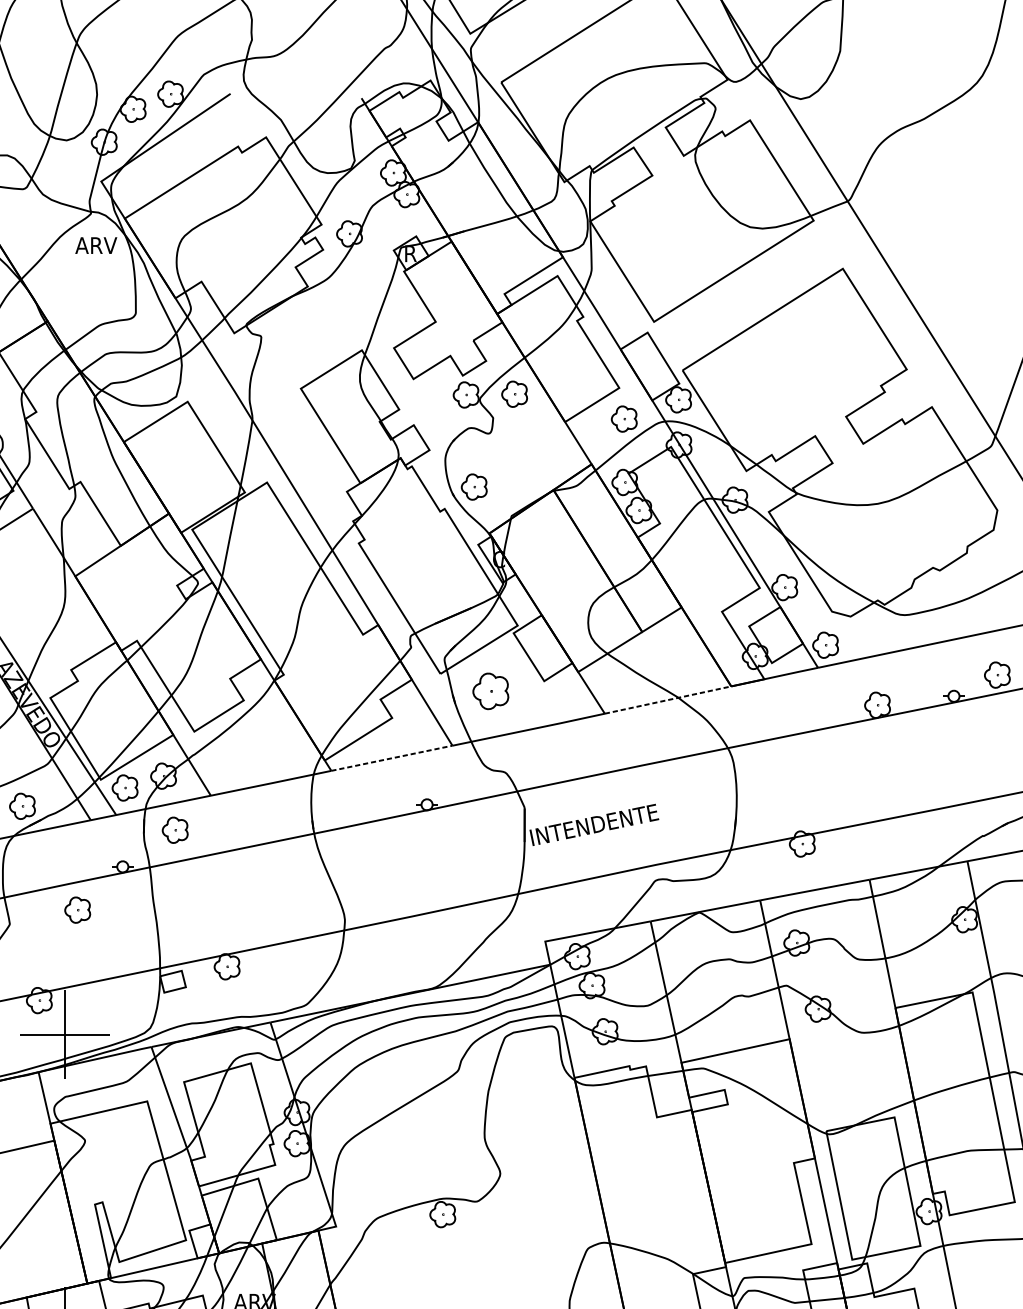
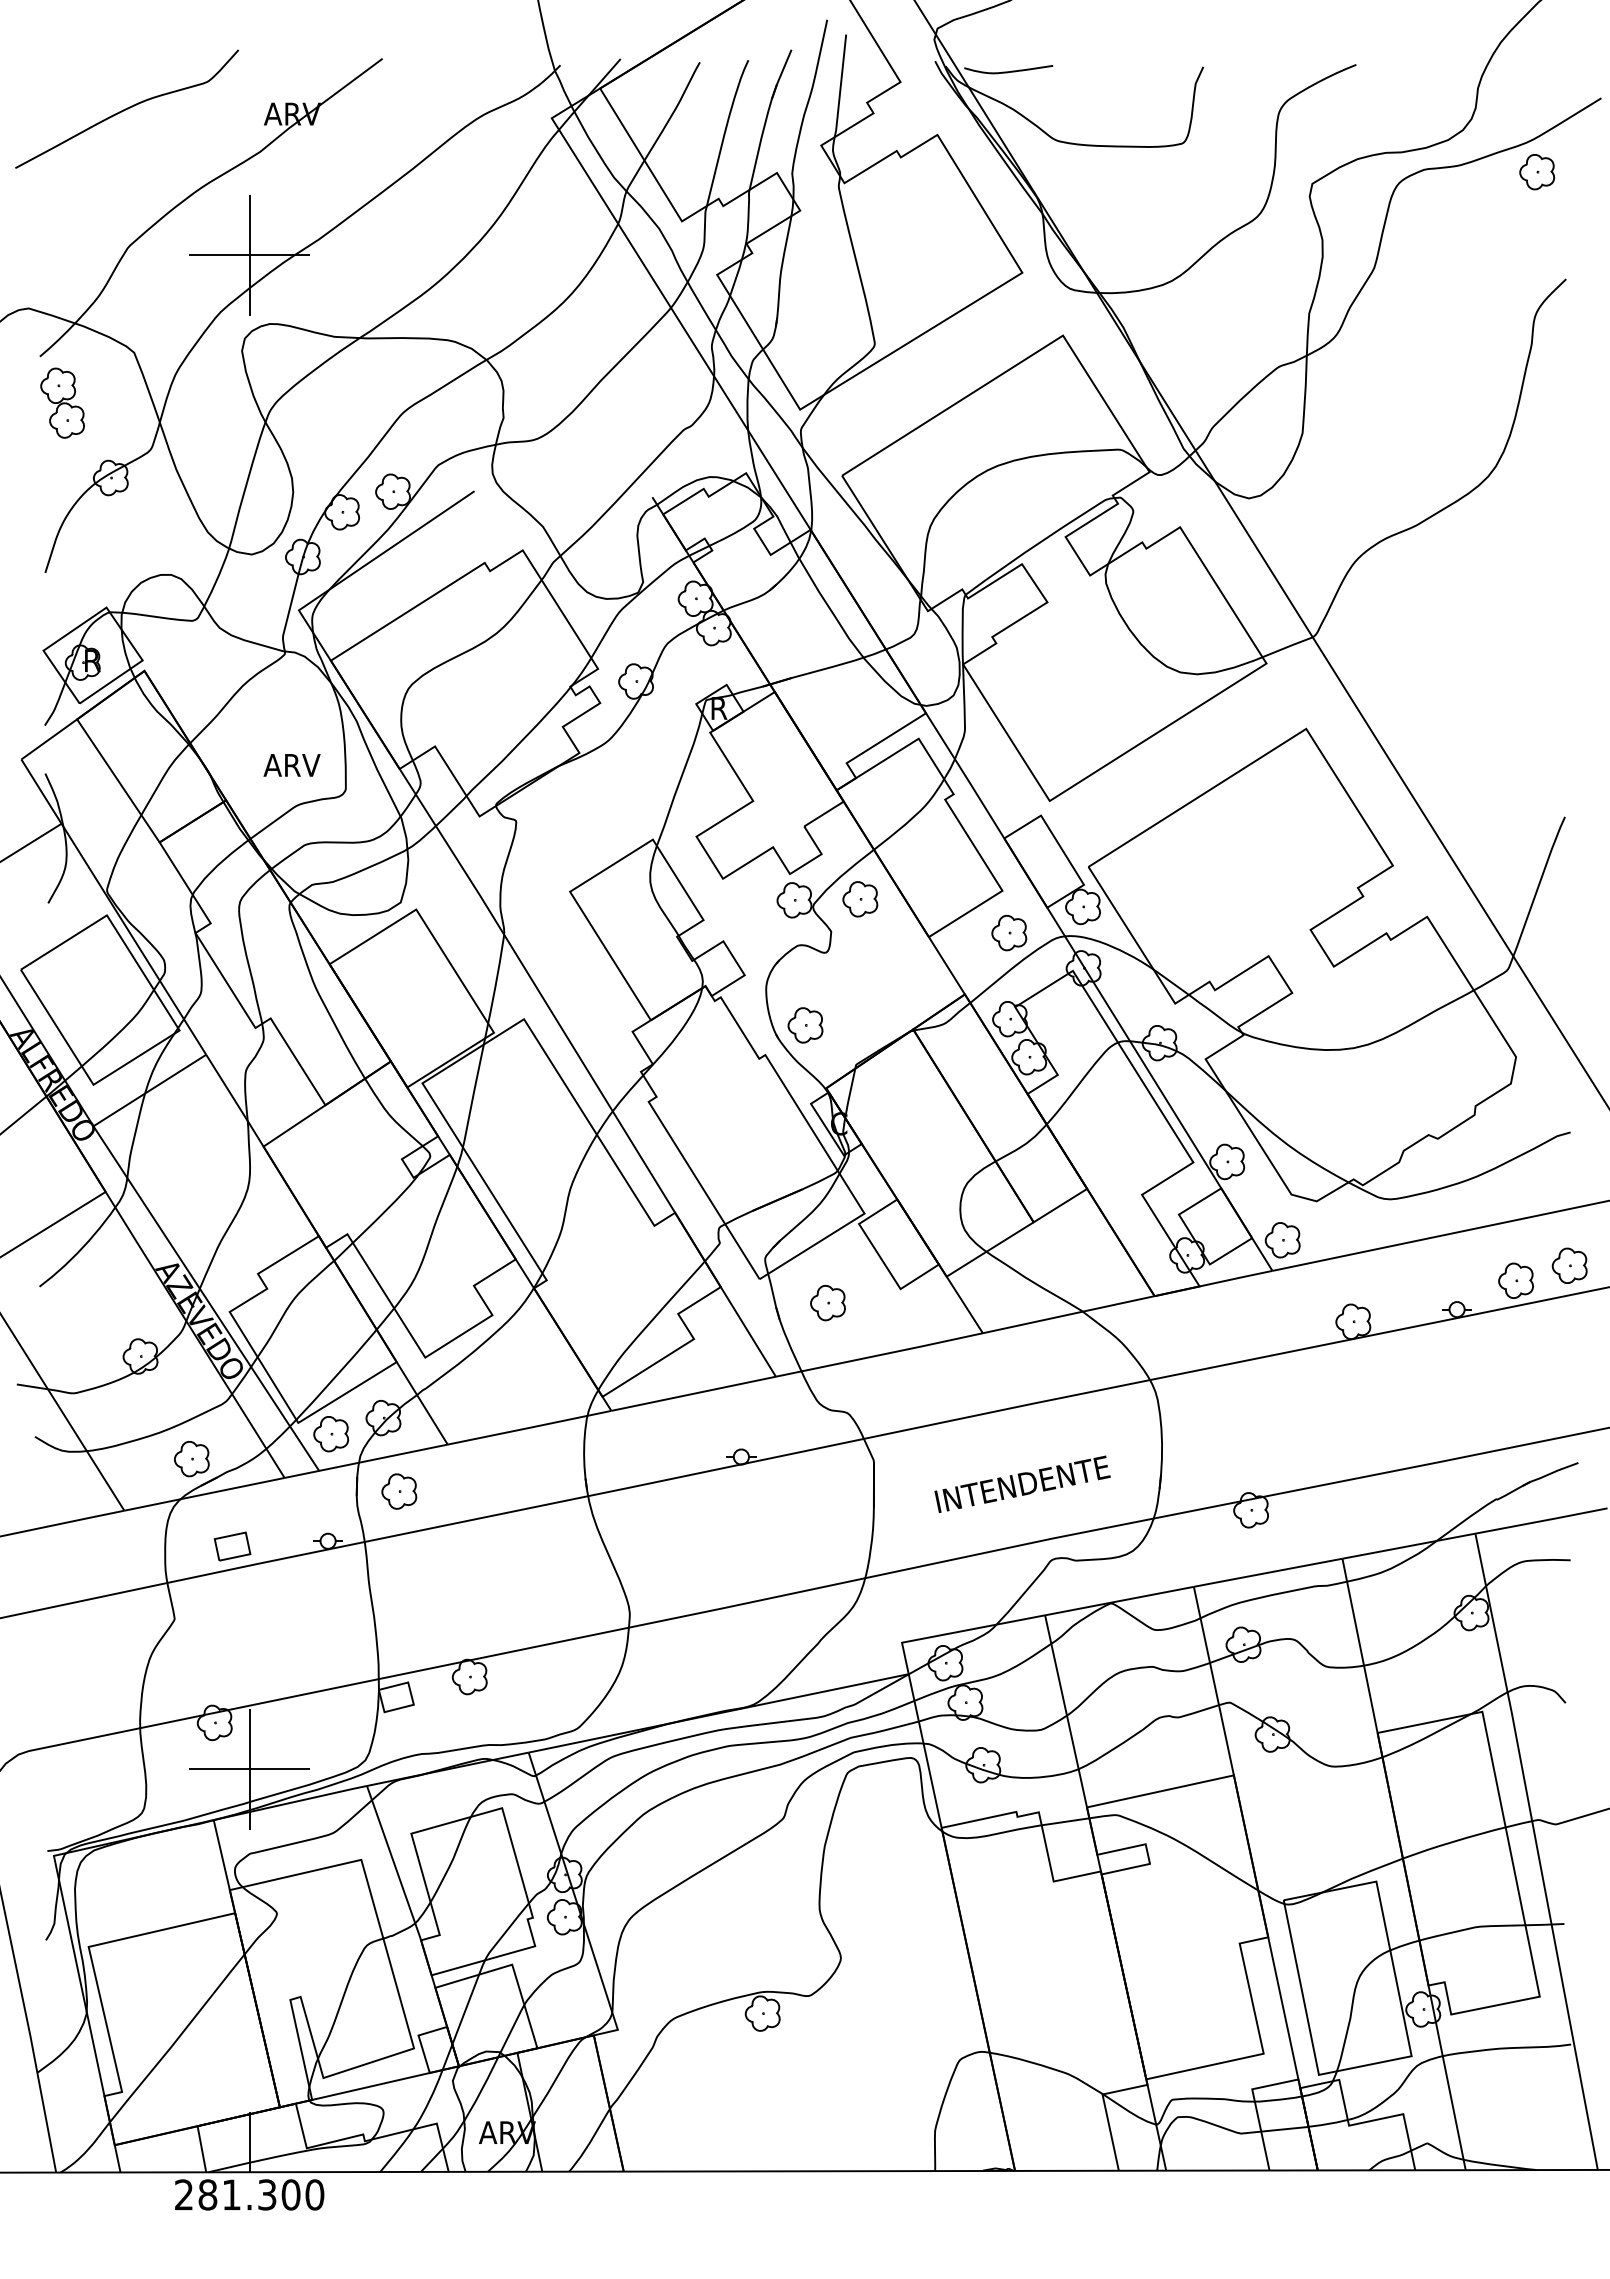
text: (95, 245) -> (291, 765), moved
part: (490, 691) -> (827, 1303), size x0.71
line: (667, 699) -> (1068, 1314), dashed -> solid
line: (392, 758) -> (694, 1393), dashed -> solid
text: (594, 824) -> (1022, 1483), moved
part: (52, 870) -> (232, 1546), added
part: (77, 910) -> (266, 1600), removed

